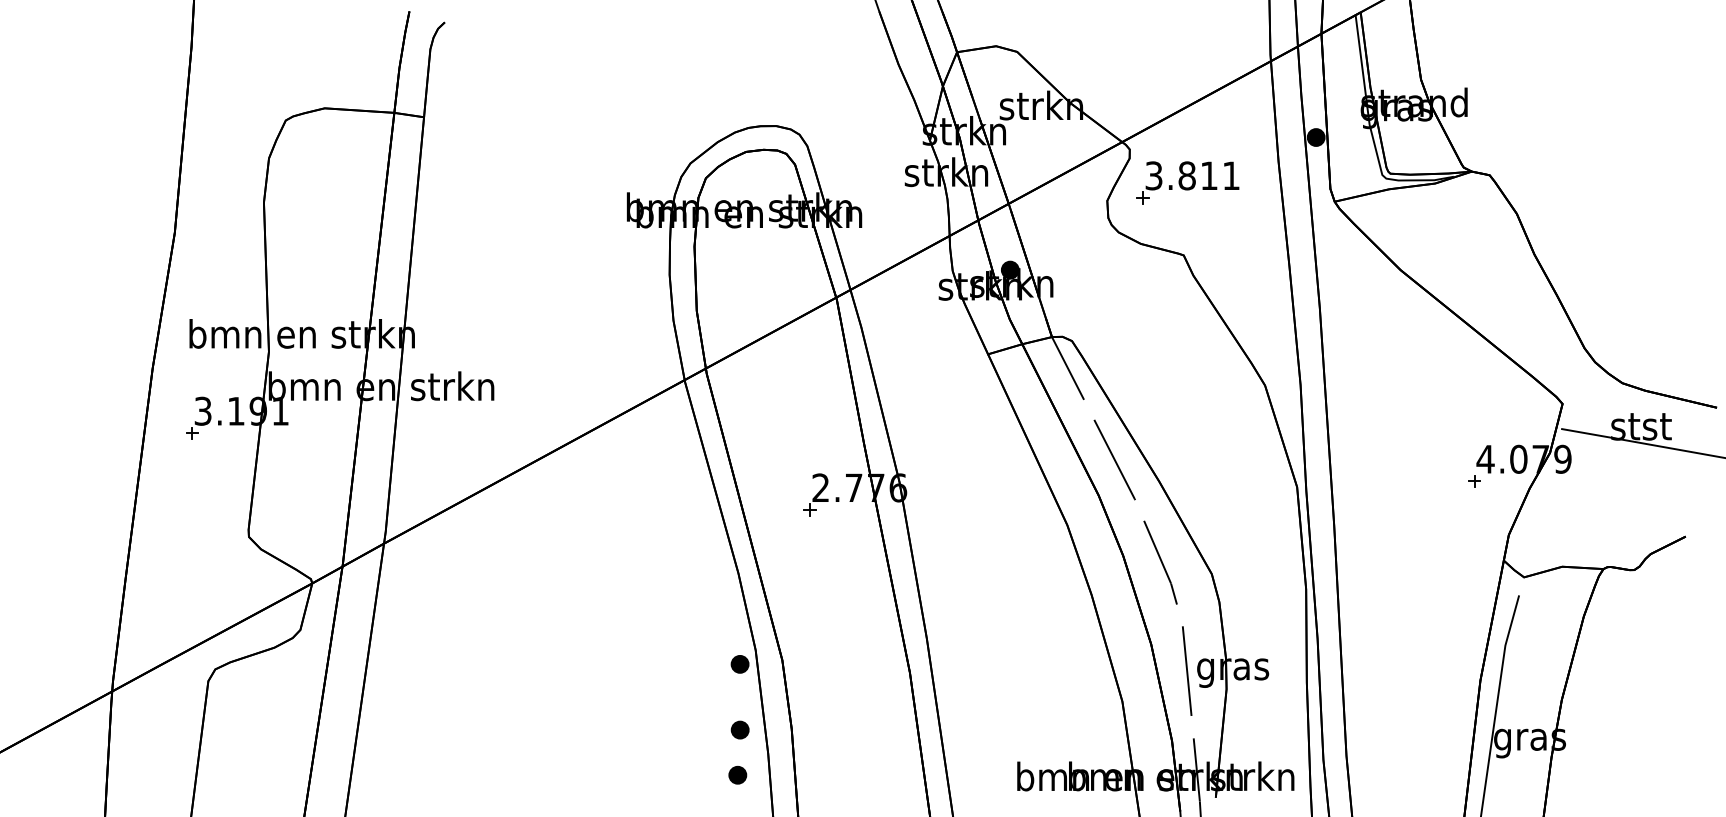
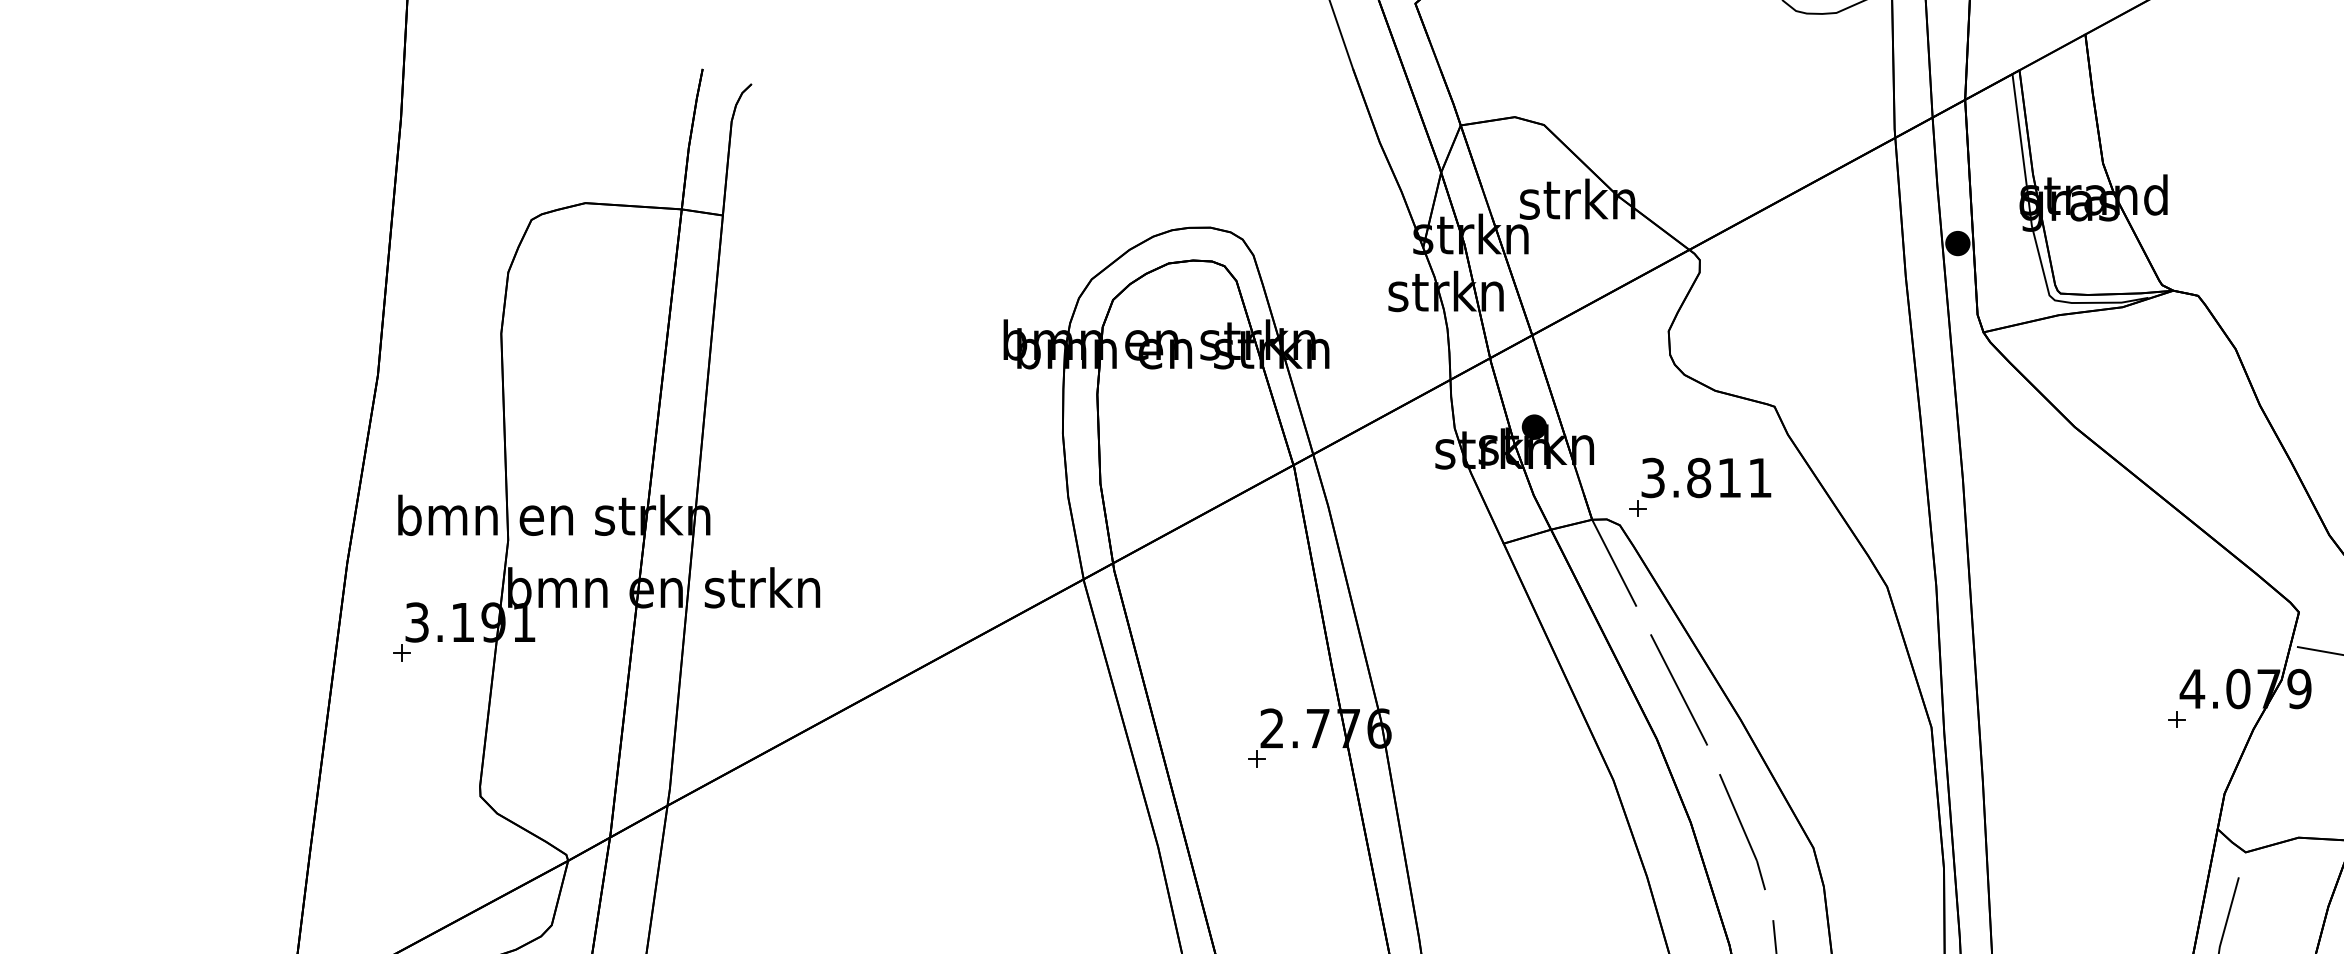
part: (1187, 182) -> (1699, 487), moved

